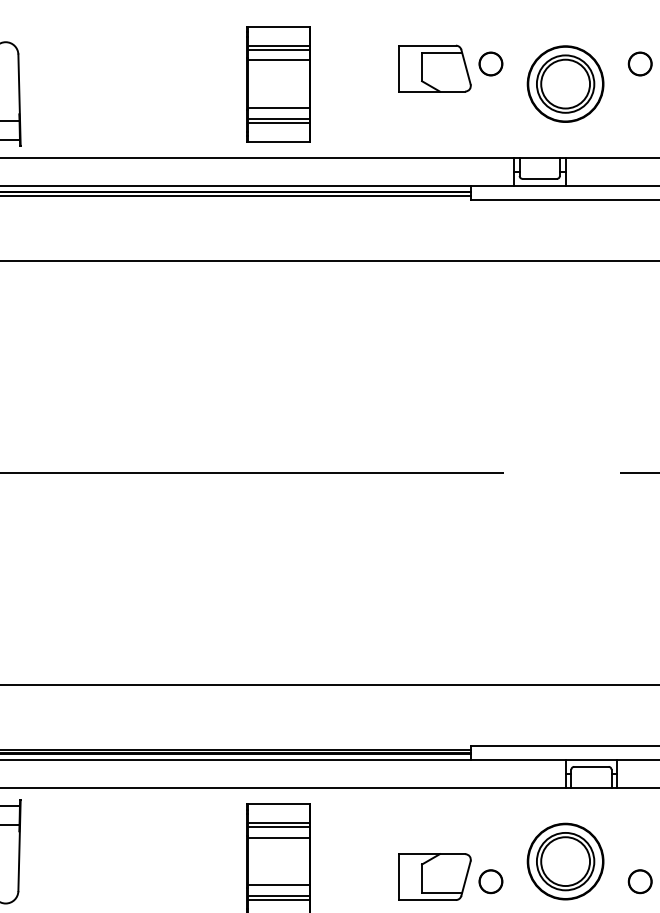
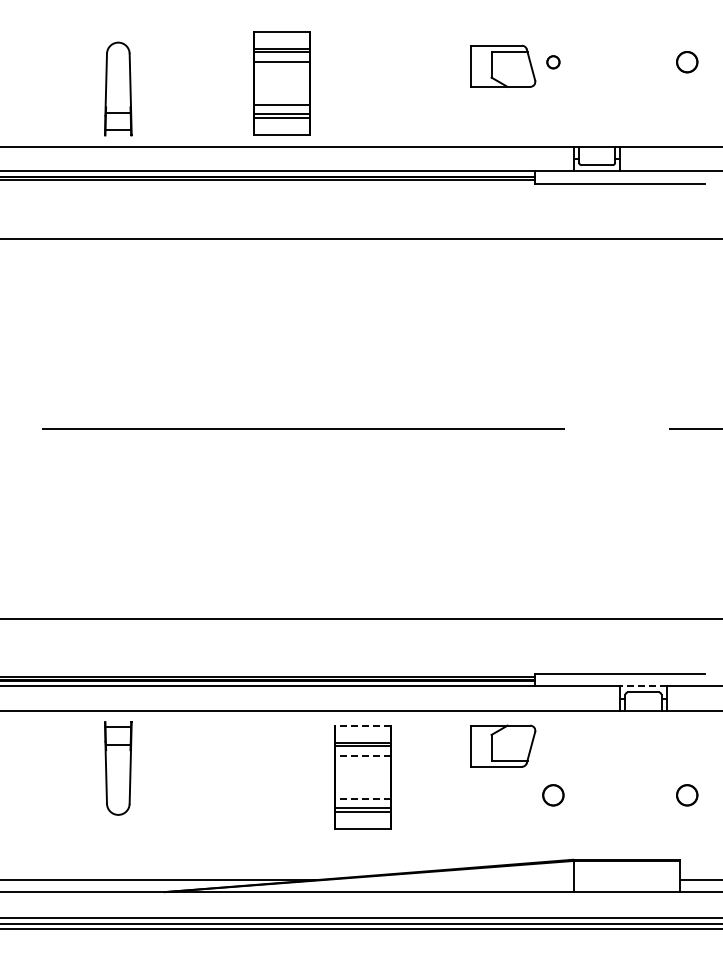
circle: (491, 64) -> (553, 62), size x0.6
part: (278, 84) -> (281, 83), moved
part: (565, 84) -> (620, 80), removed
line: (590, 760) -> (642, 686), solid -> dashed
line: (278, 803) -> (362, 725), solid -> dashed
line: (278, 837) -> (362, 755), solid -> dashed
part: (565, 861) -> (620, 777), removed
part: (435, 876) -> (503, 745), moved
line: (278, 885) -> (362, 798), solid -> dashed

